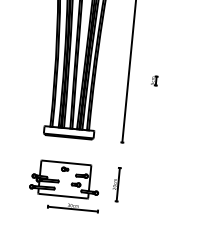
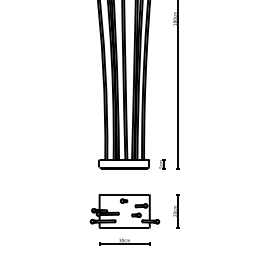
part: (154, 80) -> (162, 164), moved
part: (72, 207) -> (124, 242), moved

